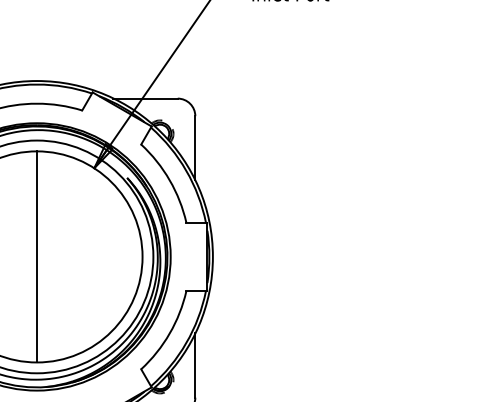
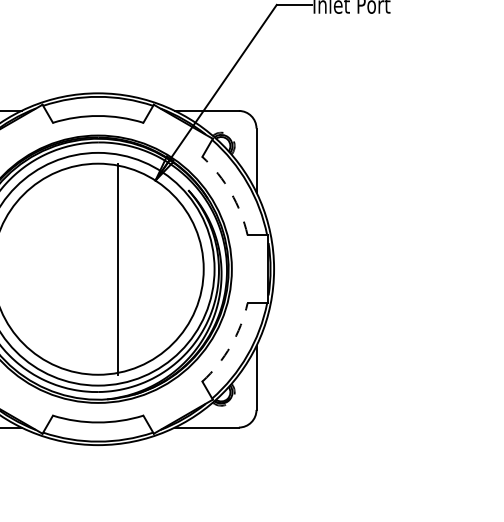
arc: (169, 180) -> (230, 192), solid -> dashed
line: (37, 256) -> (118, 268), moved
arc: (169, 333) -> (230, 345), solid -> dashed

